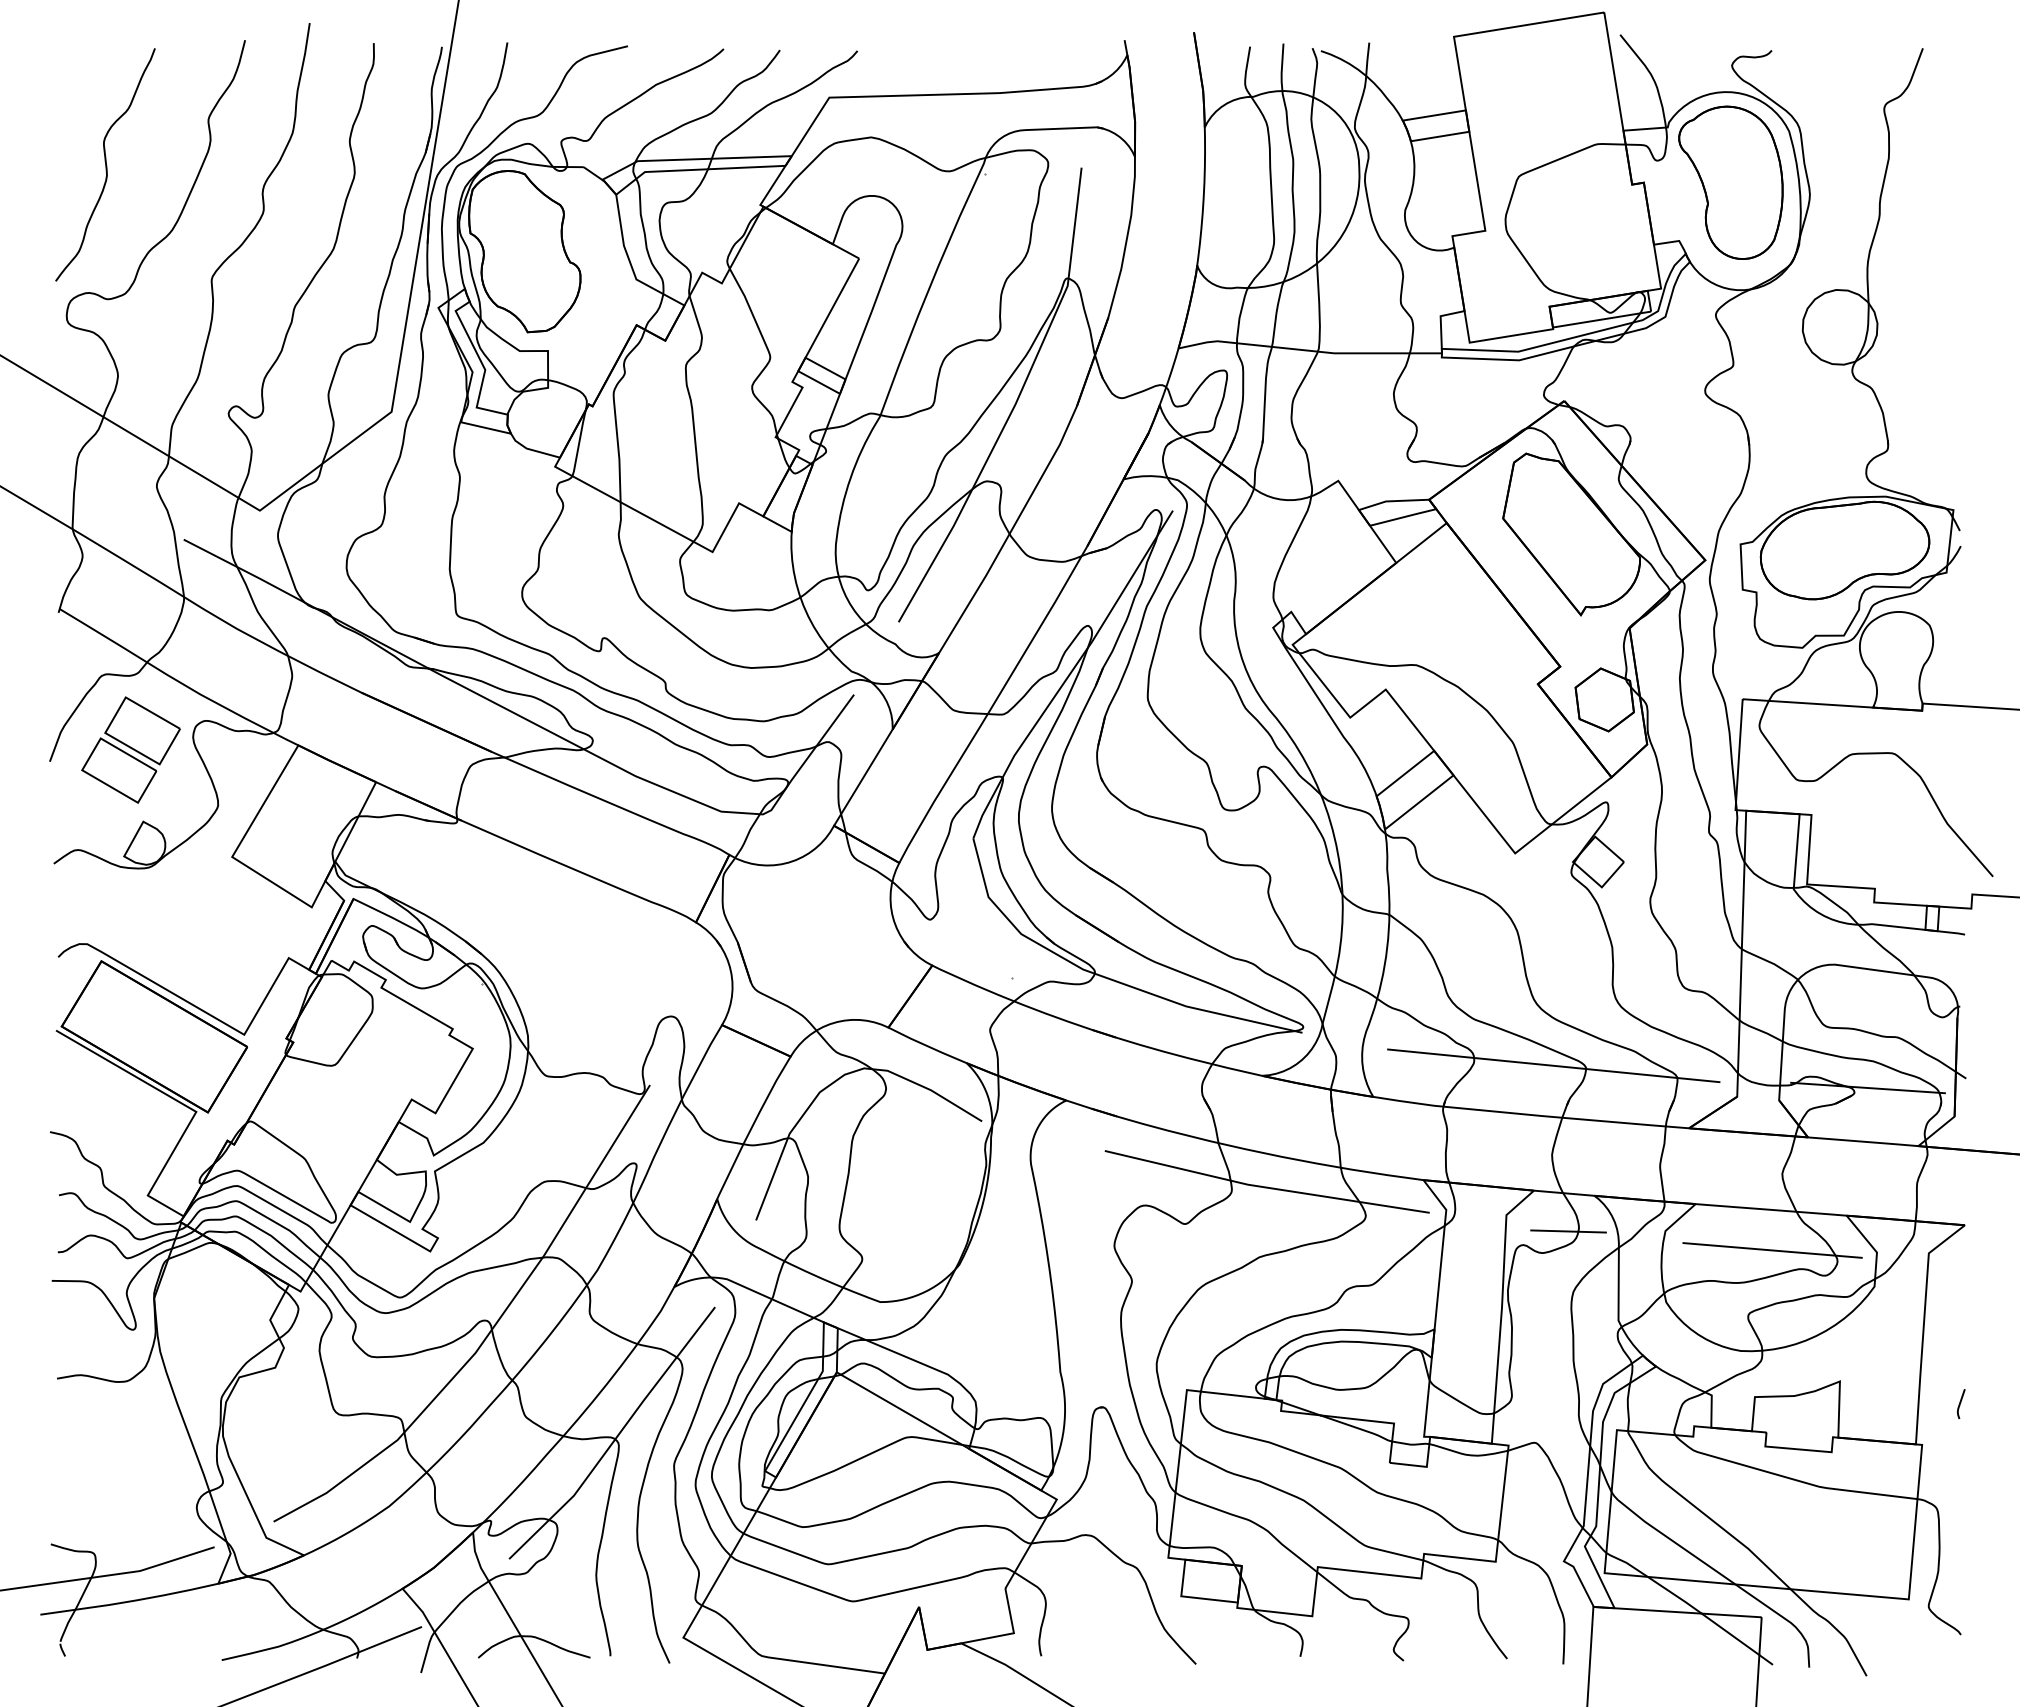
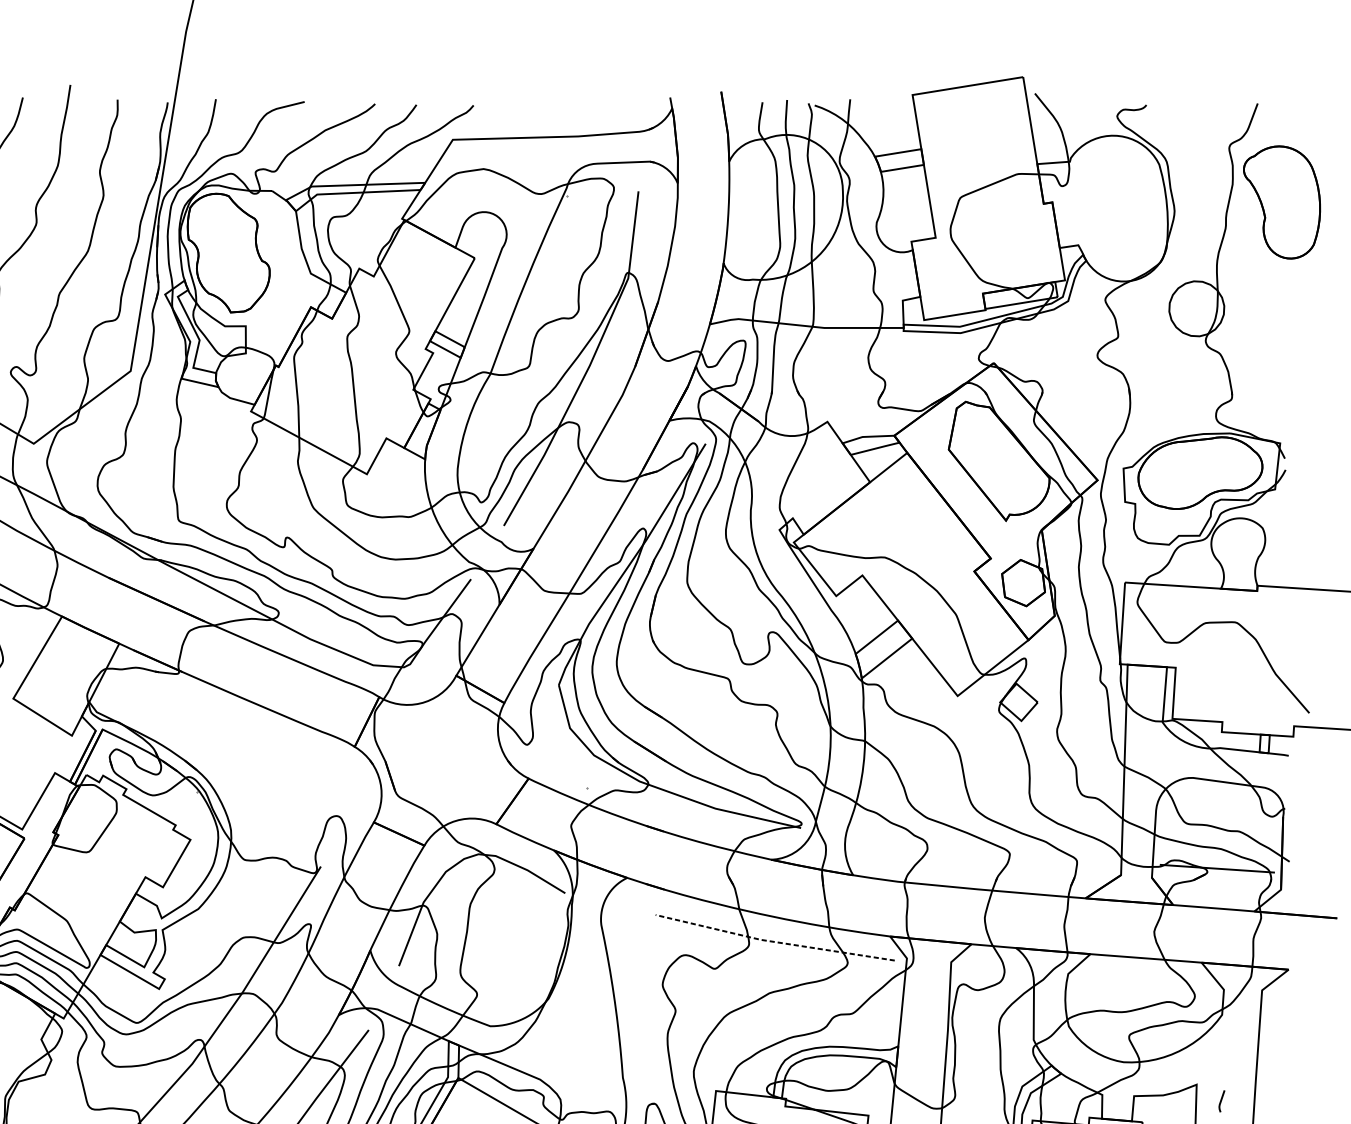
part: (1730, 182) -> (1281, 202), moved
line: (1553, 1065) -> (985, 852), removed
line: (1265, 1187) -> (773, 941), solid -> dashed
line: (1568, 1231) -> (996, 974), removed
line: (1772, 1250) -> (1147, 988), removed
line: (1960, 1404) -> (1221, 1101), moved

